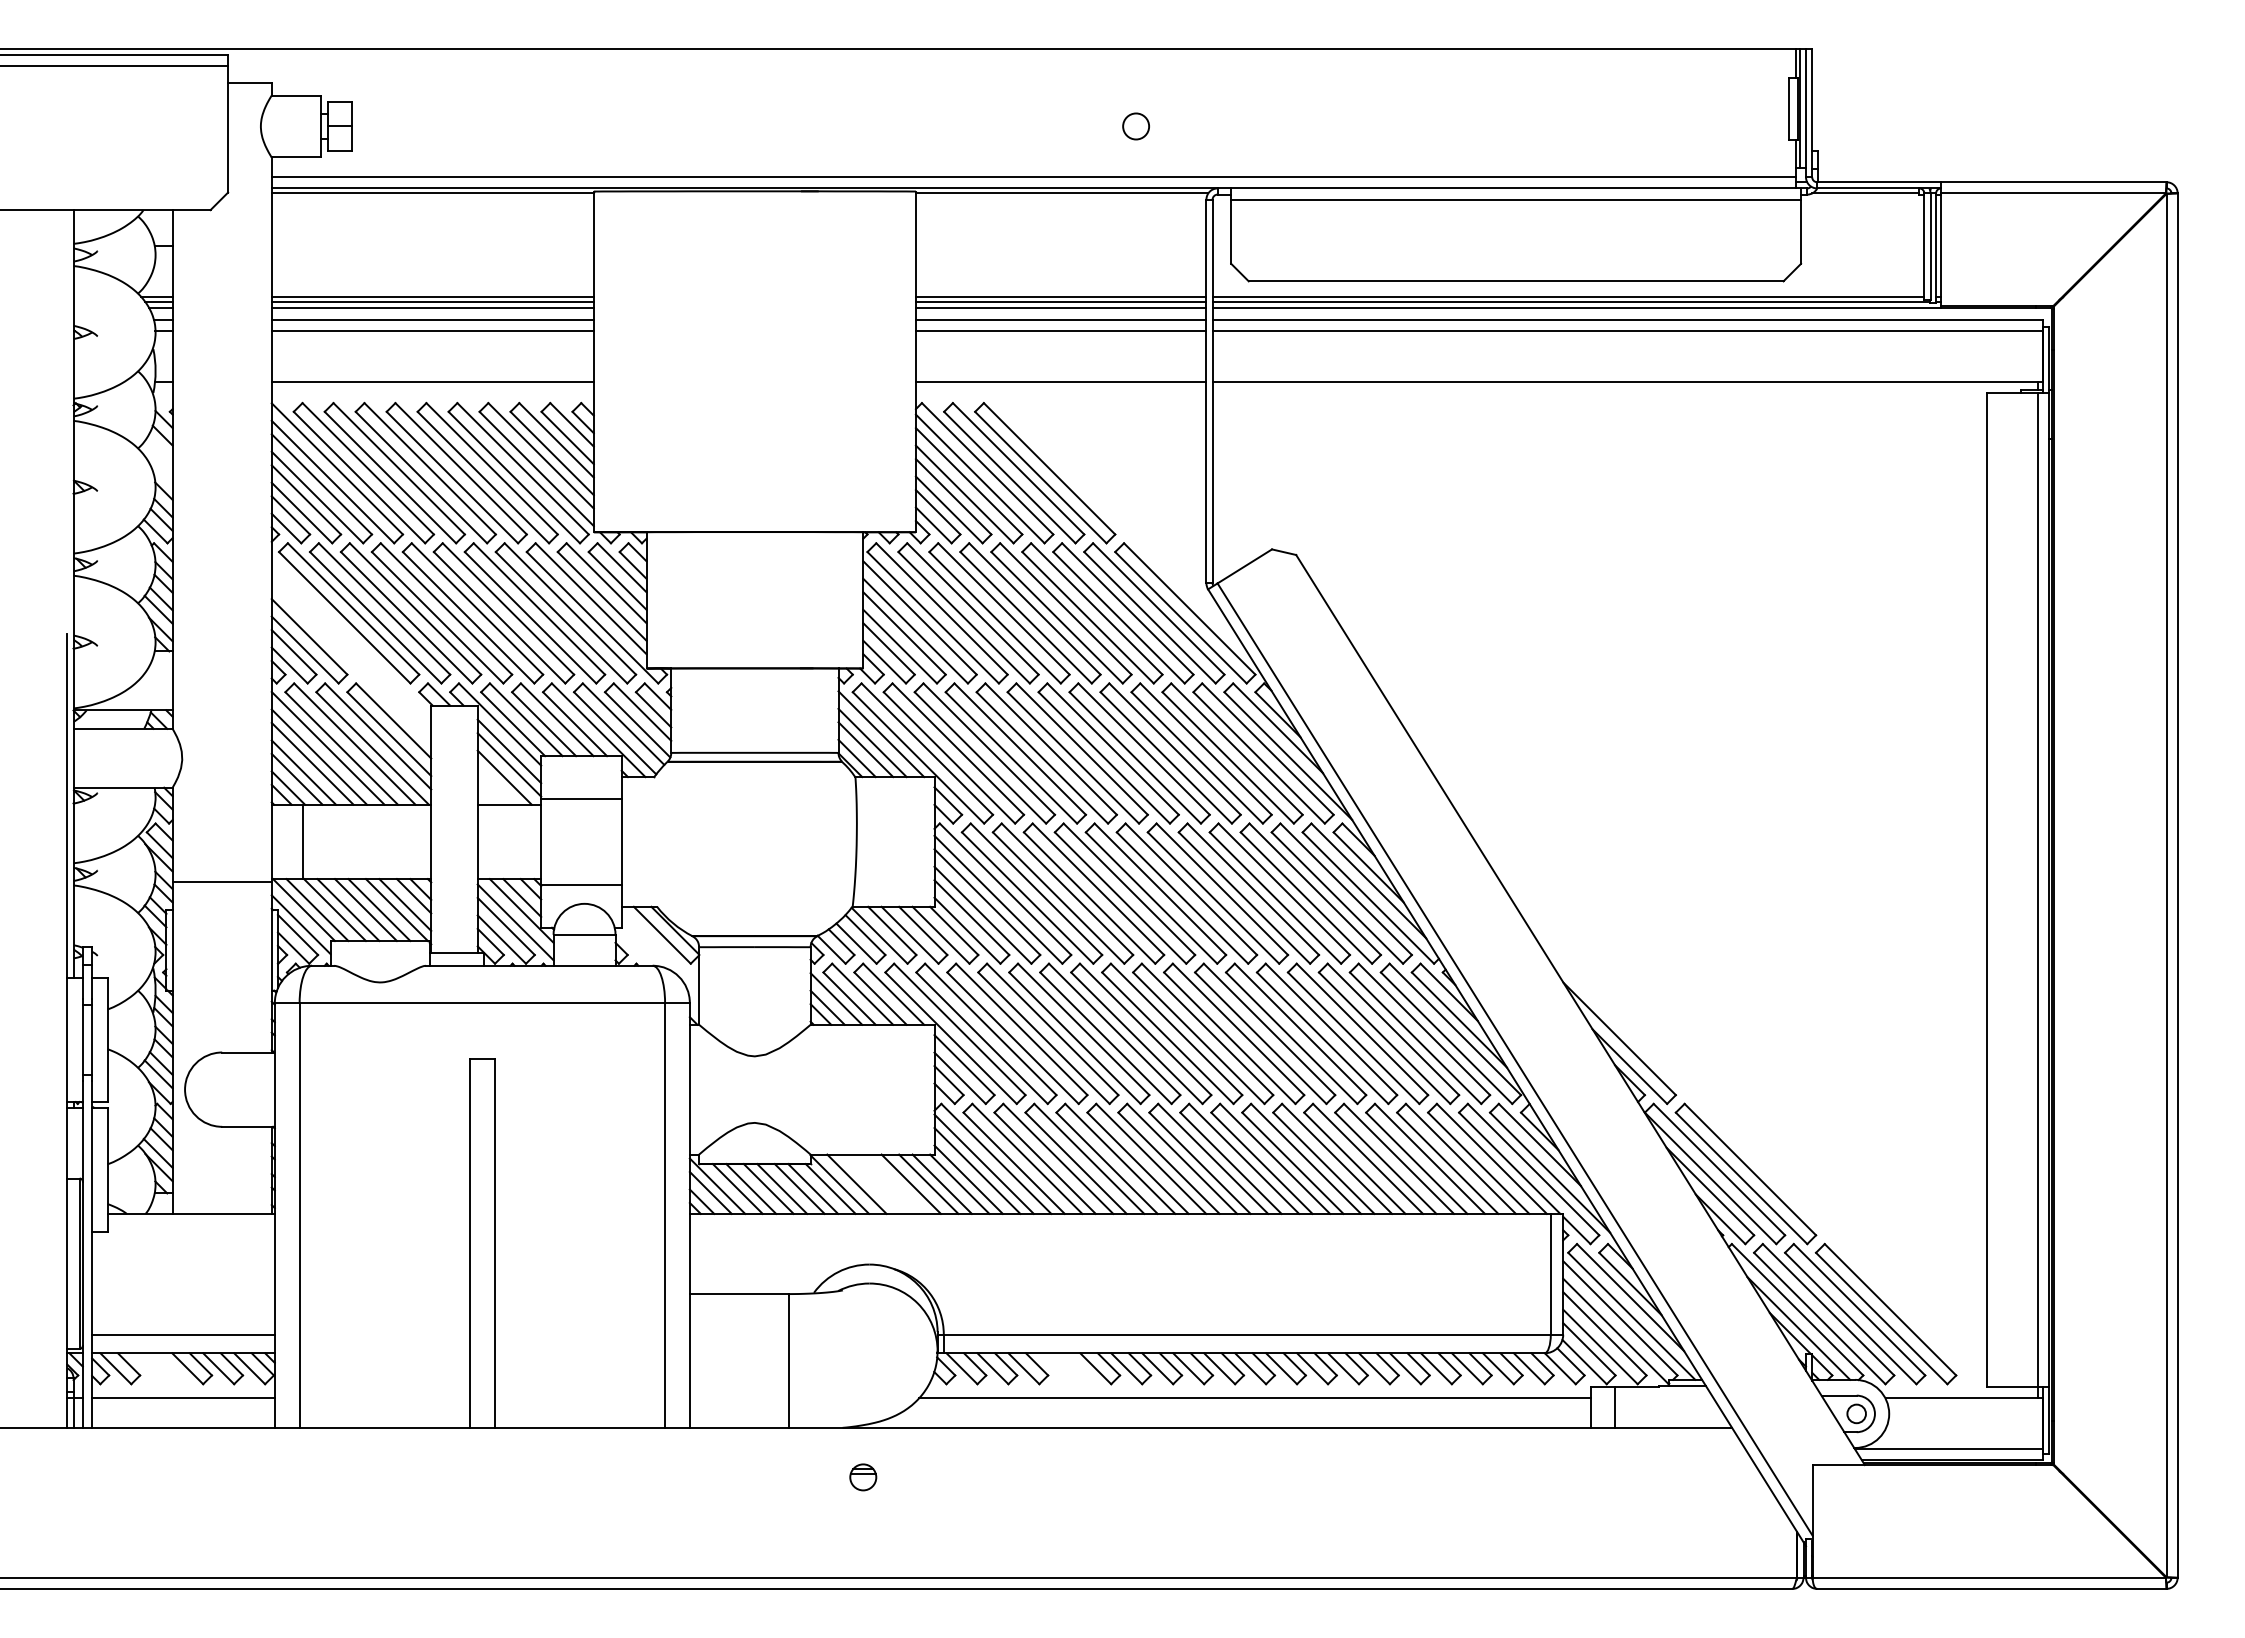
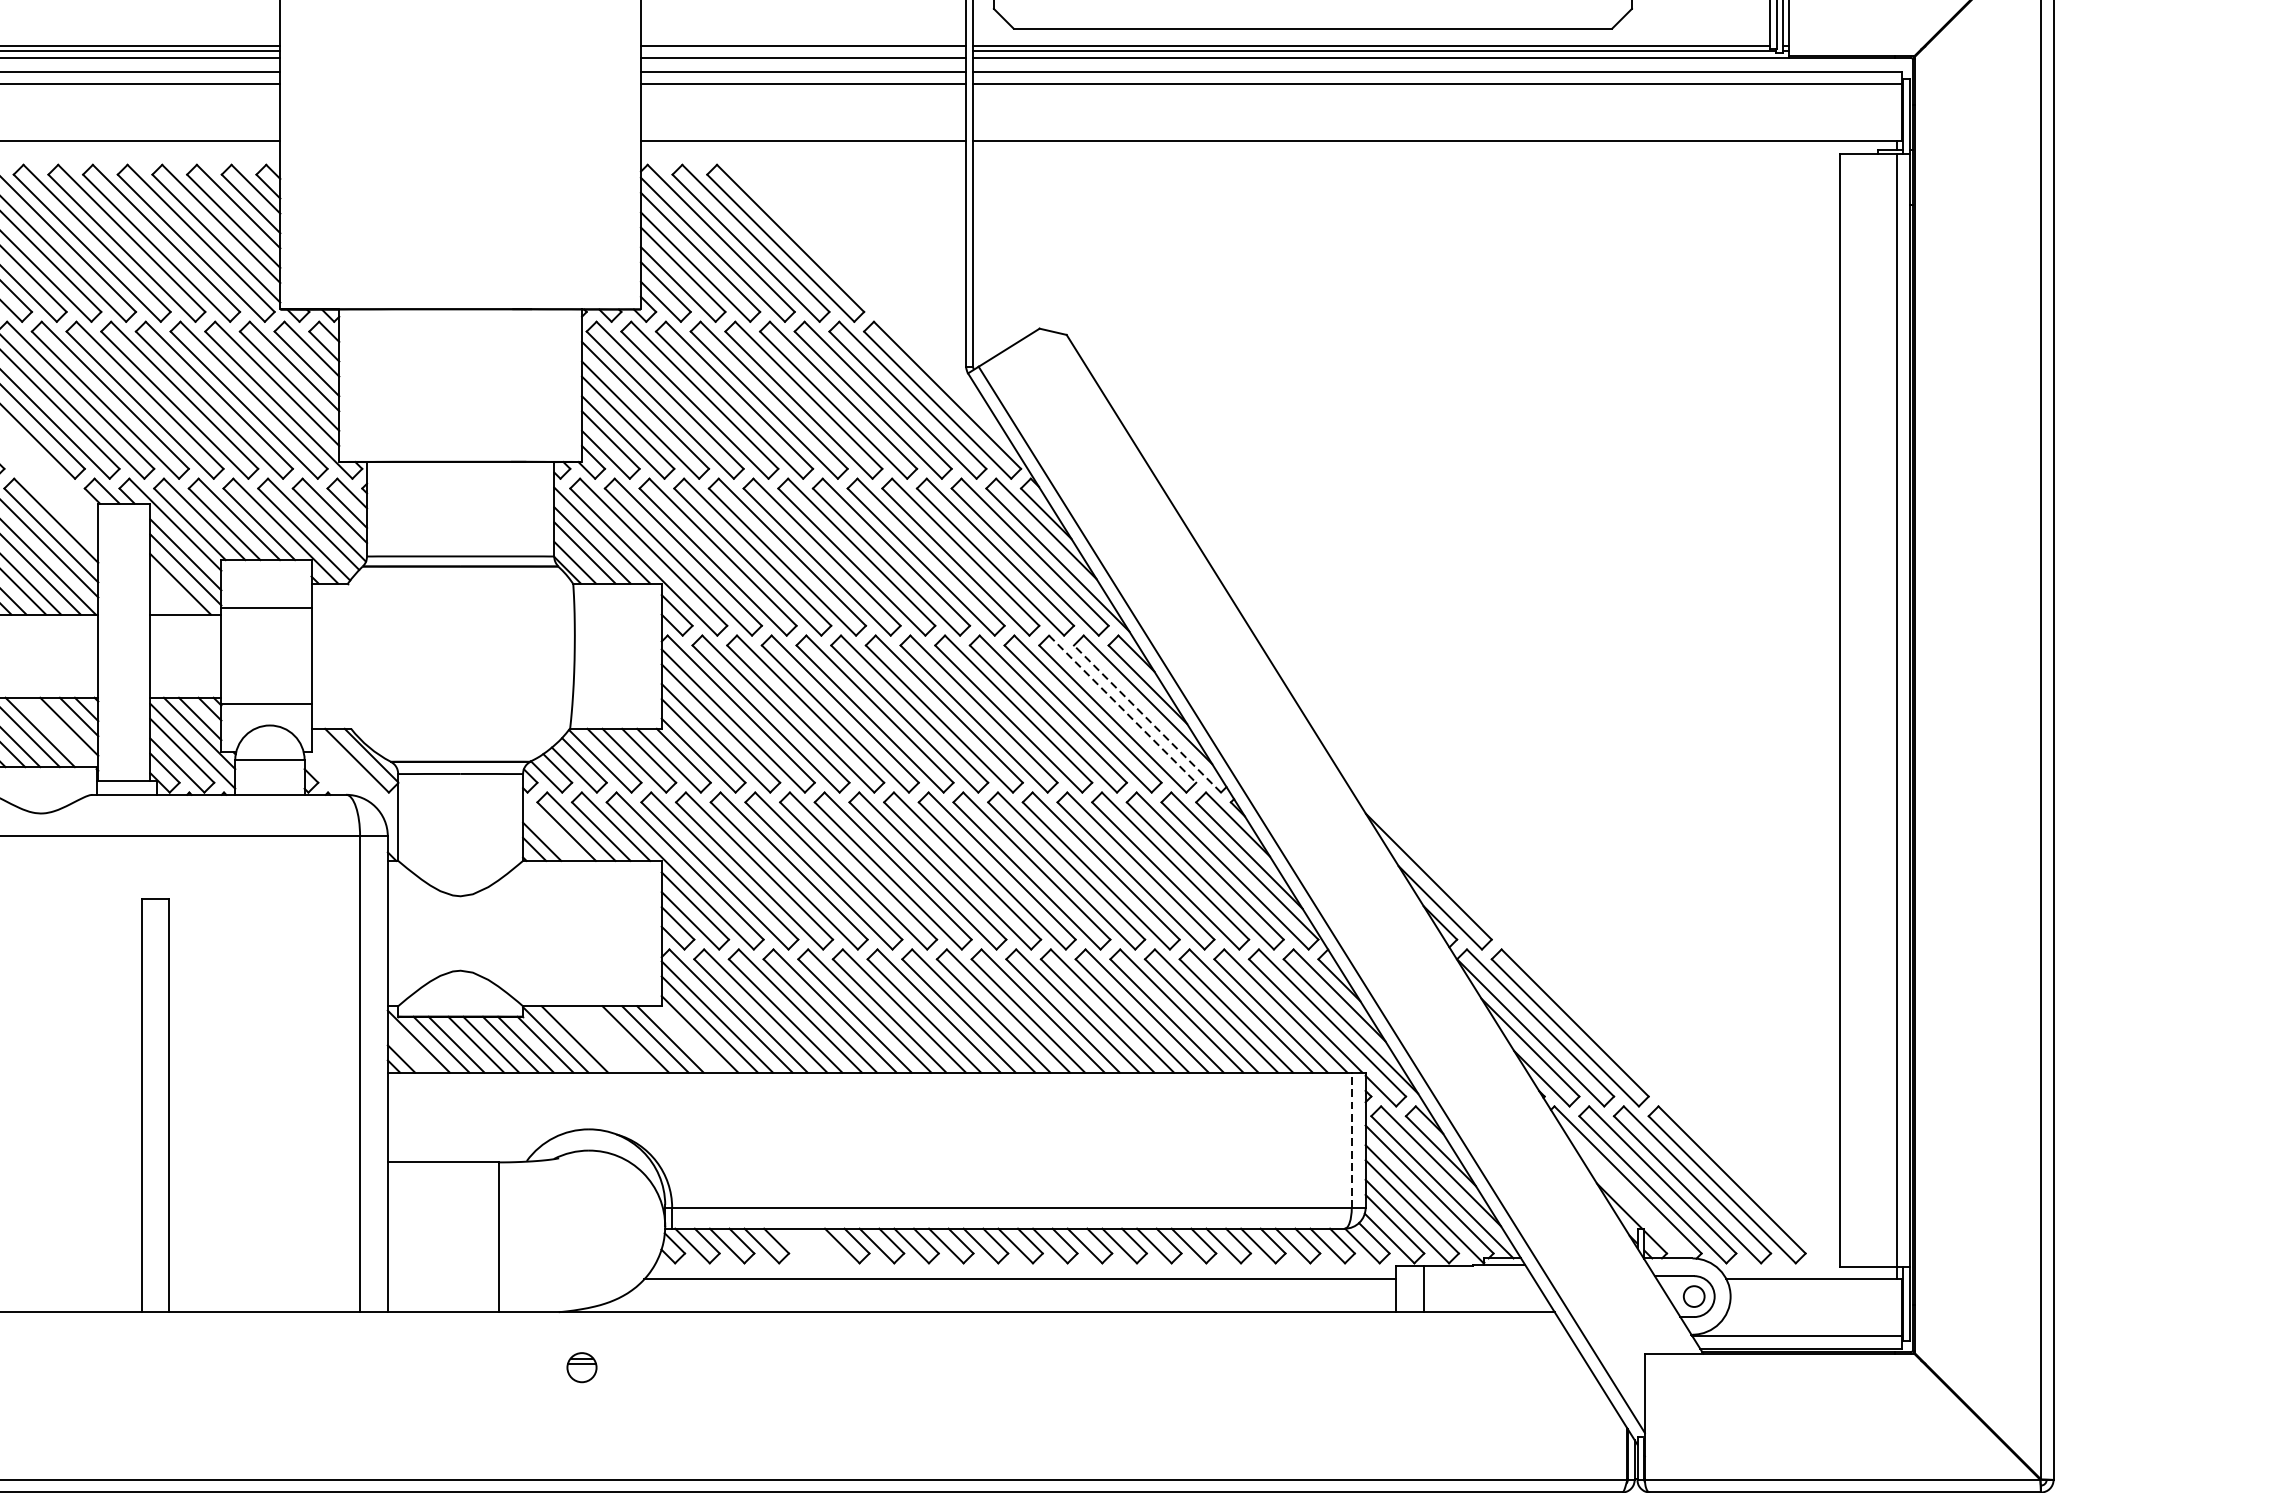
line: (1060, 301) -> (802, 51), removed
line: (1346, 889) -> (1123, 709), solid -> dashed
line: (1368, 898) -> (1147, 719), solid -> dashed
line: (396, 910) -> (59, 732), removed
line: (836, 998) -> (552, 831), removed
line: (959, 1183) -> (689, 1038), removed
line: (710, 1192) -> (410, 1048), removed
line: (1550, 1273) -> (1351, 1139), solid -> dashed
line: (1798, 1328) -> (1629, 1200), removed

